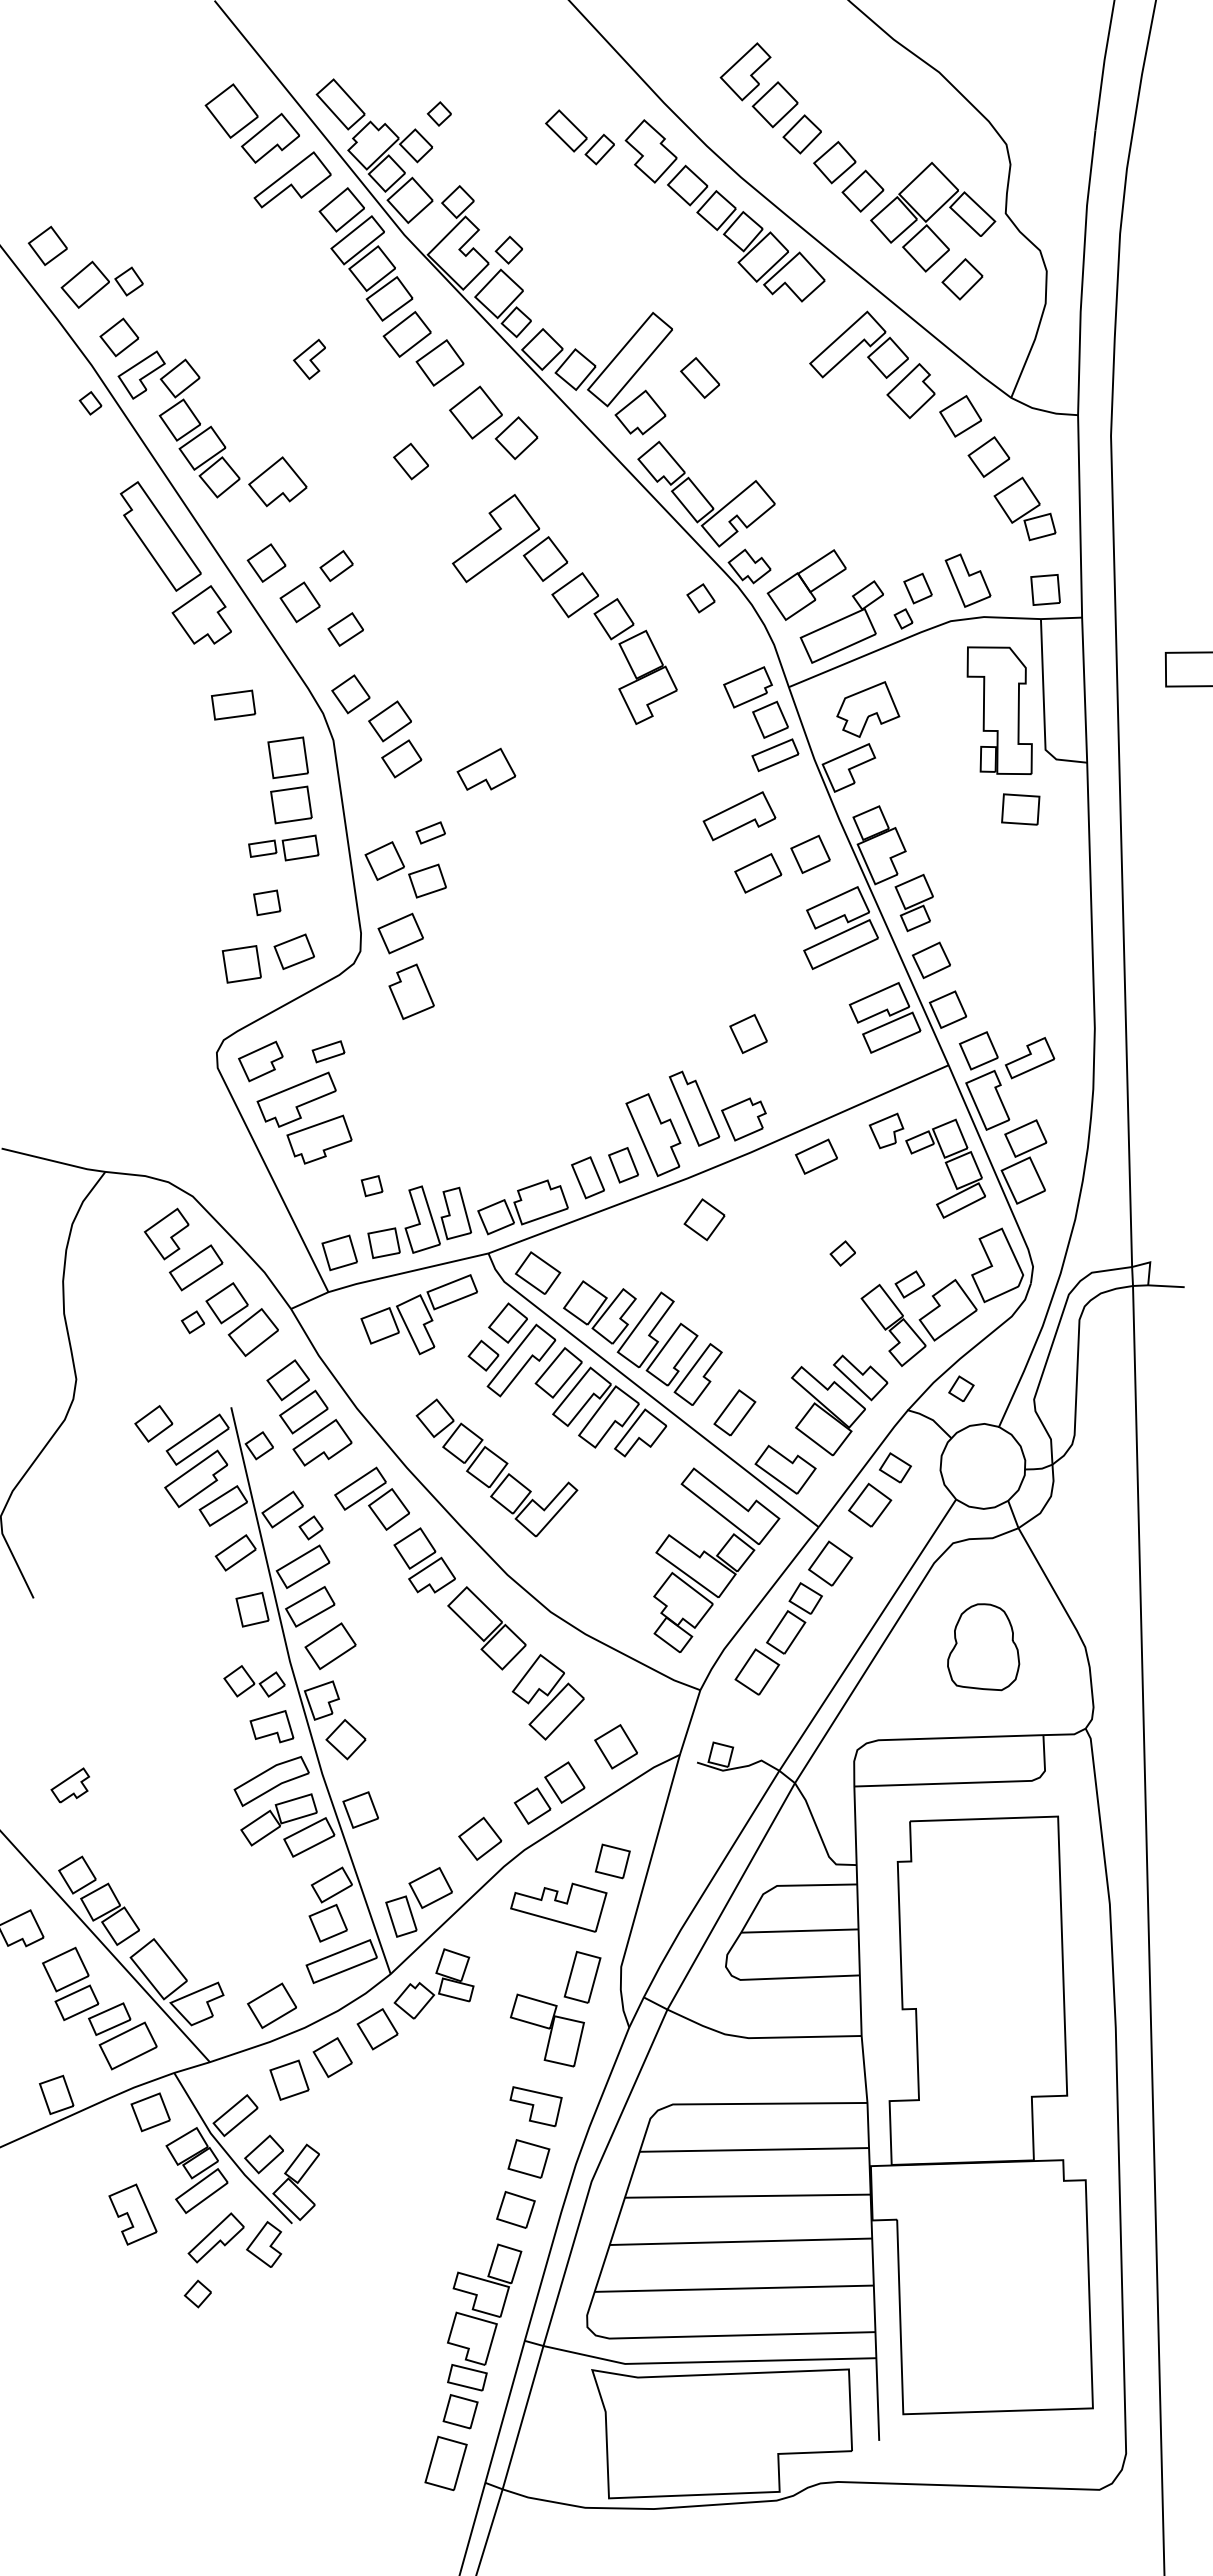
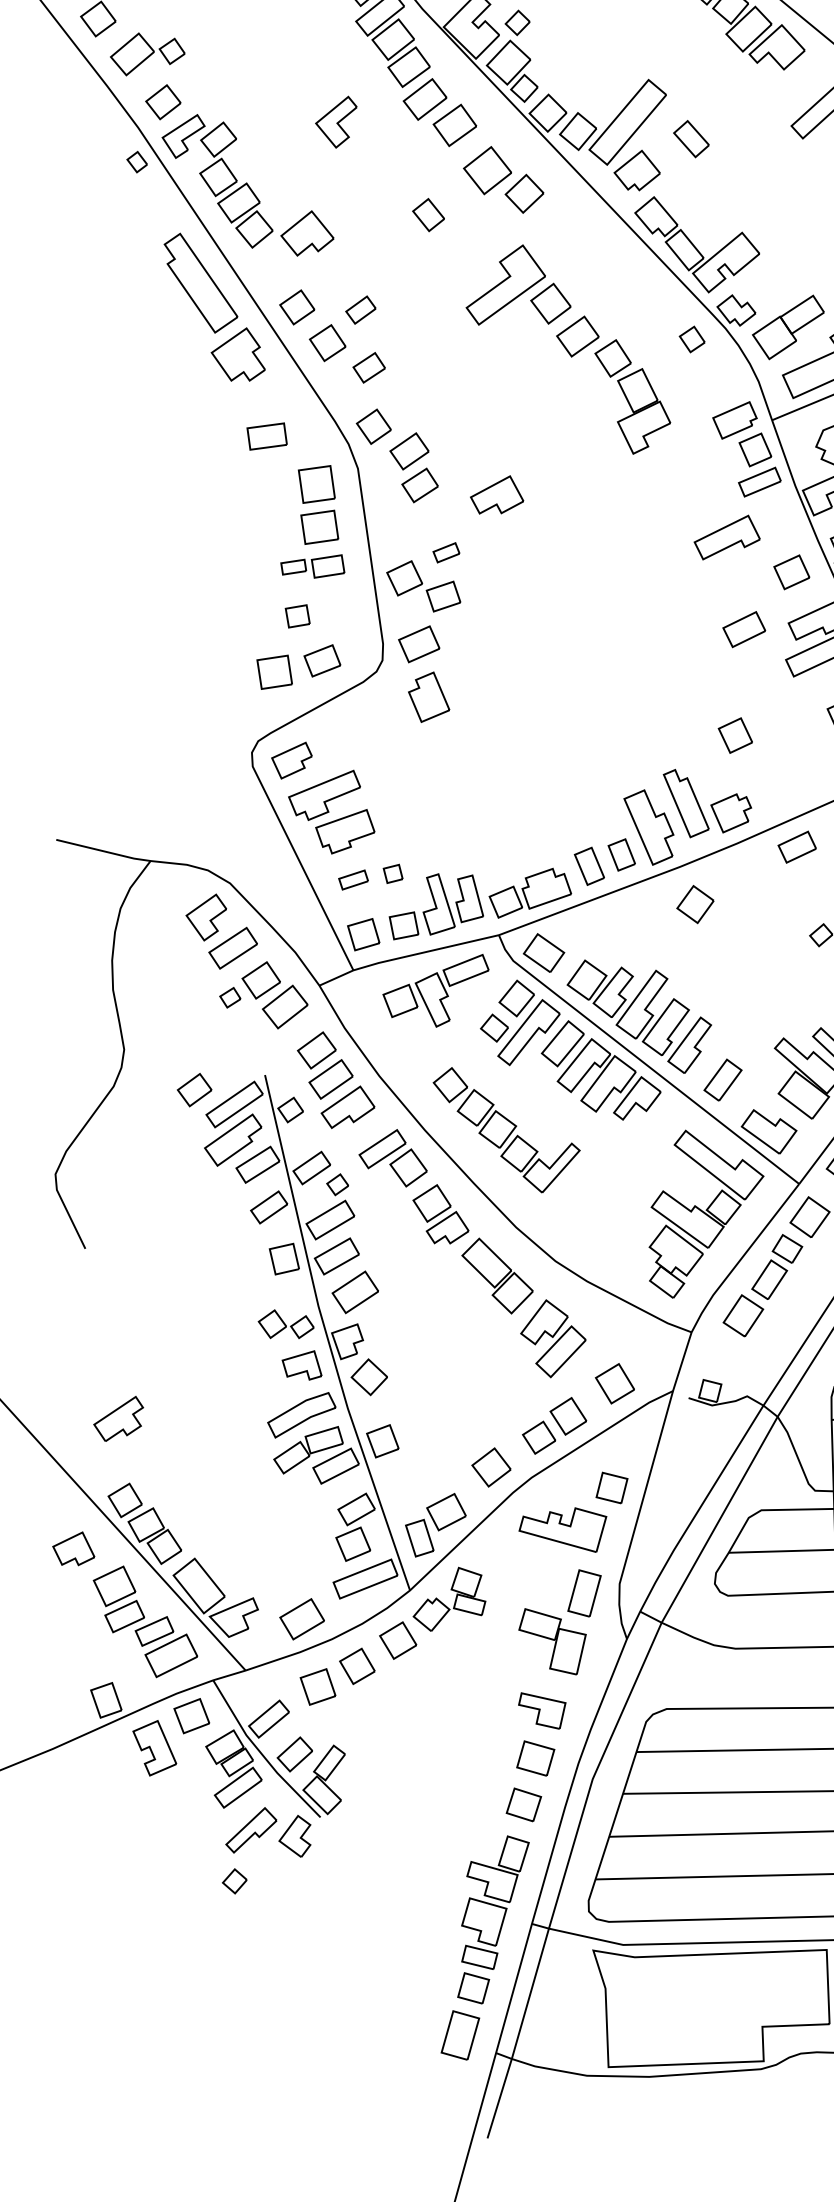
part: (309, 359) -> (336, 122), size x1.43
part: (758, 873) -> (744, 629), moved
part: (328, 1051) -> (353, 879), moved
part: (70, 1785) -> (118, 1418), size x1.43
part: (132, 2214) -> (154, 1748), moved

